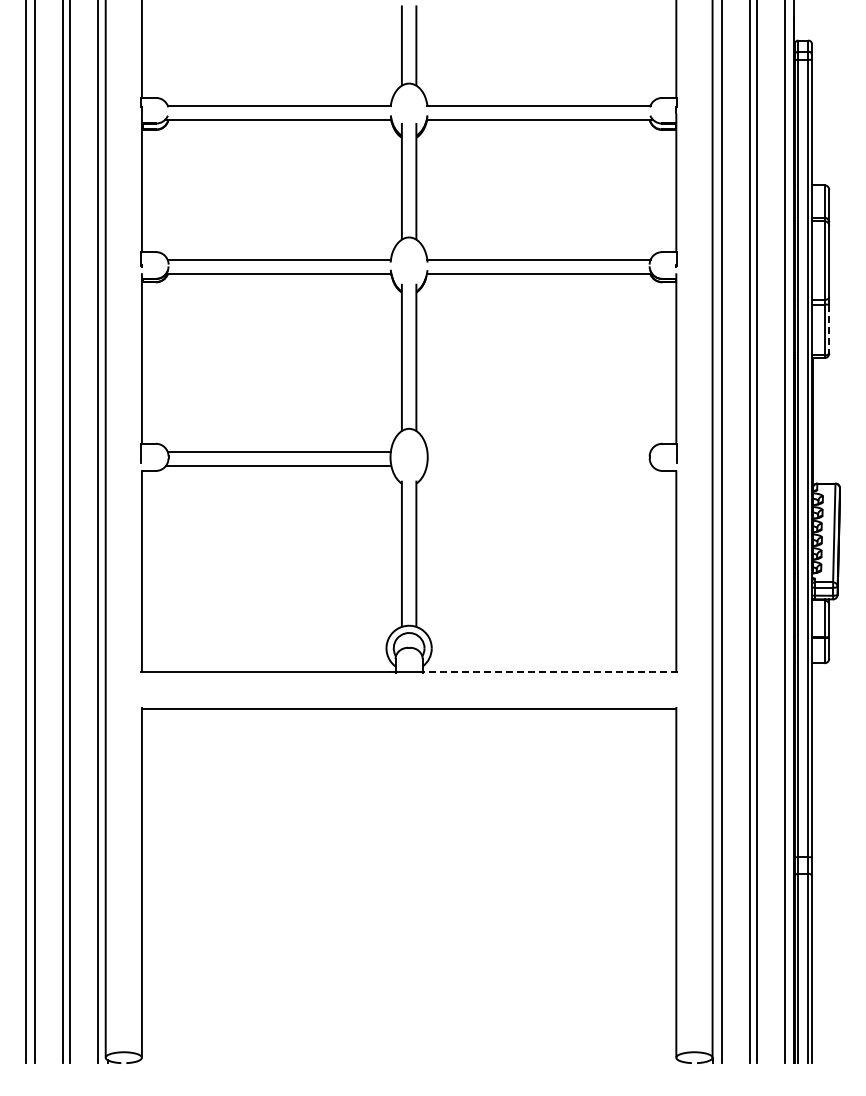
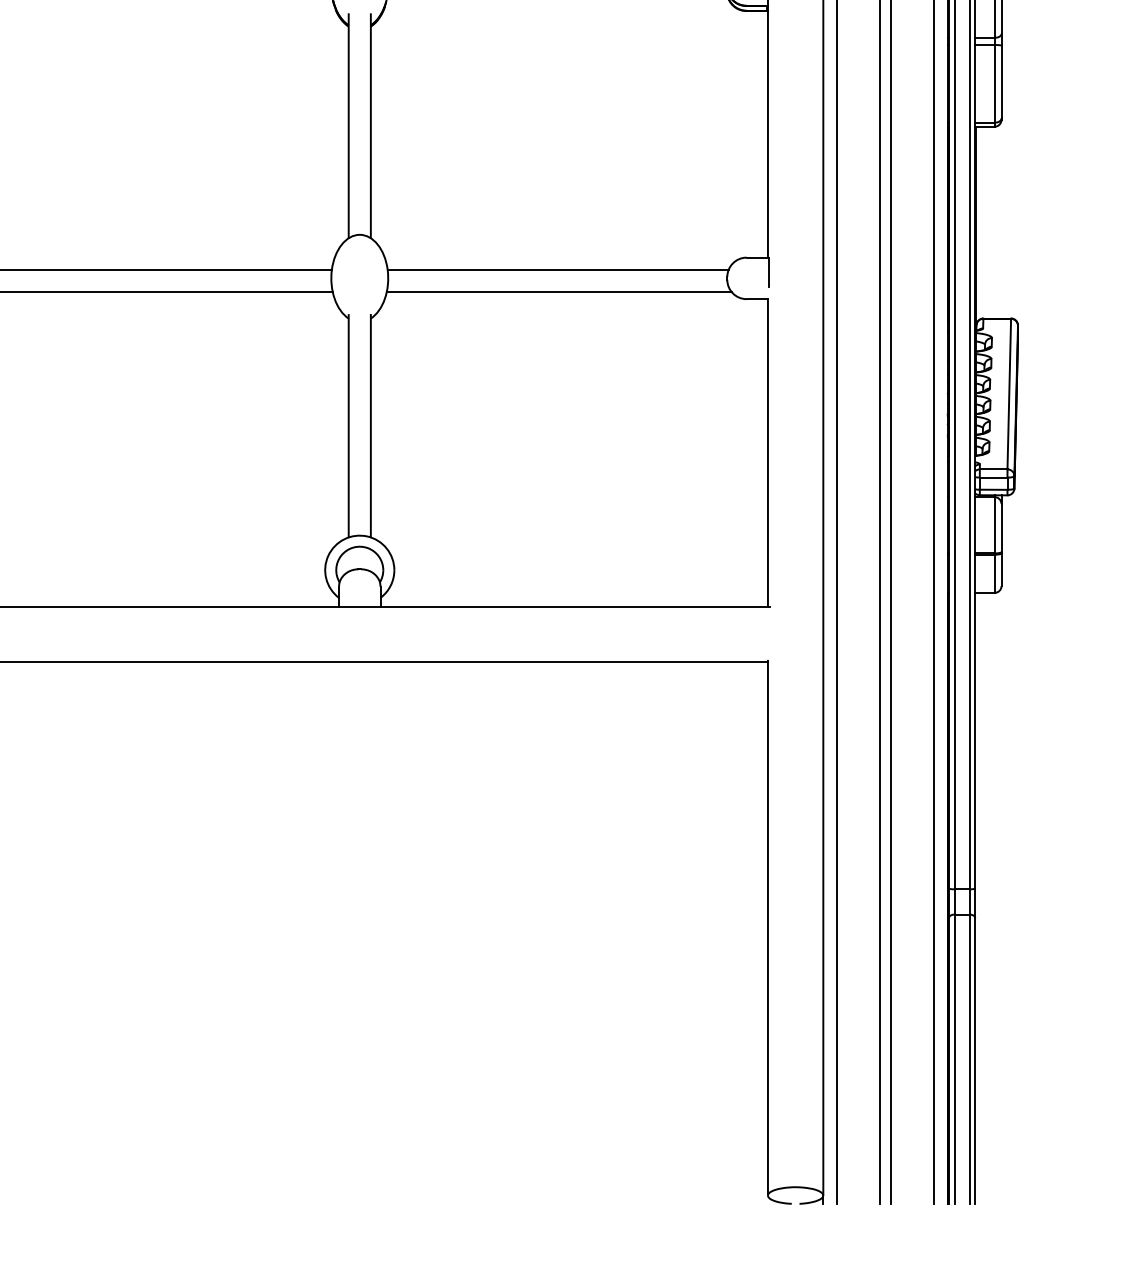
line: (829, 328) -> (1001, 81), dashed -> solid
line: (538, 451) -> (557, 269), added
line: (539, 466) -> (558, 292), added
line: (550, 672) -> (575, 607), dashed -> solid

